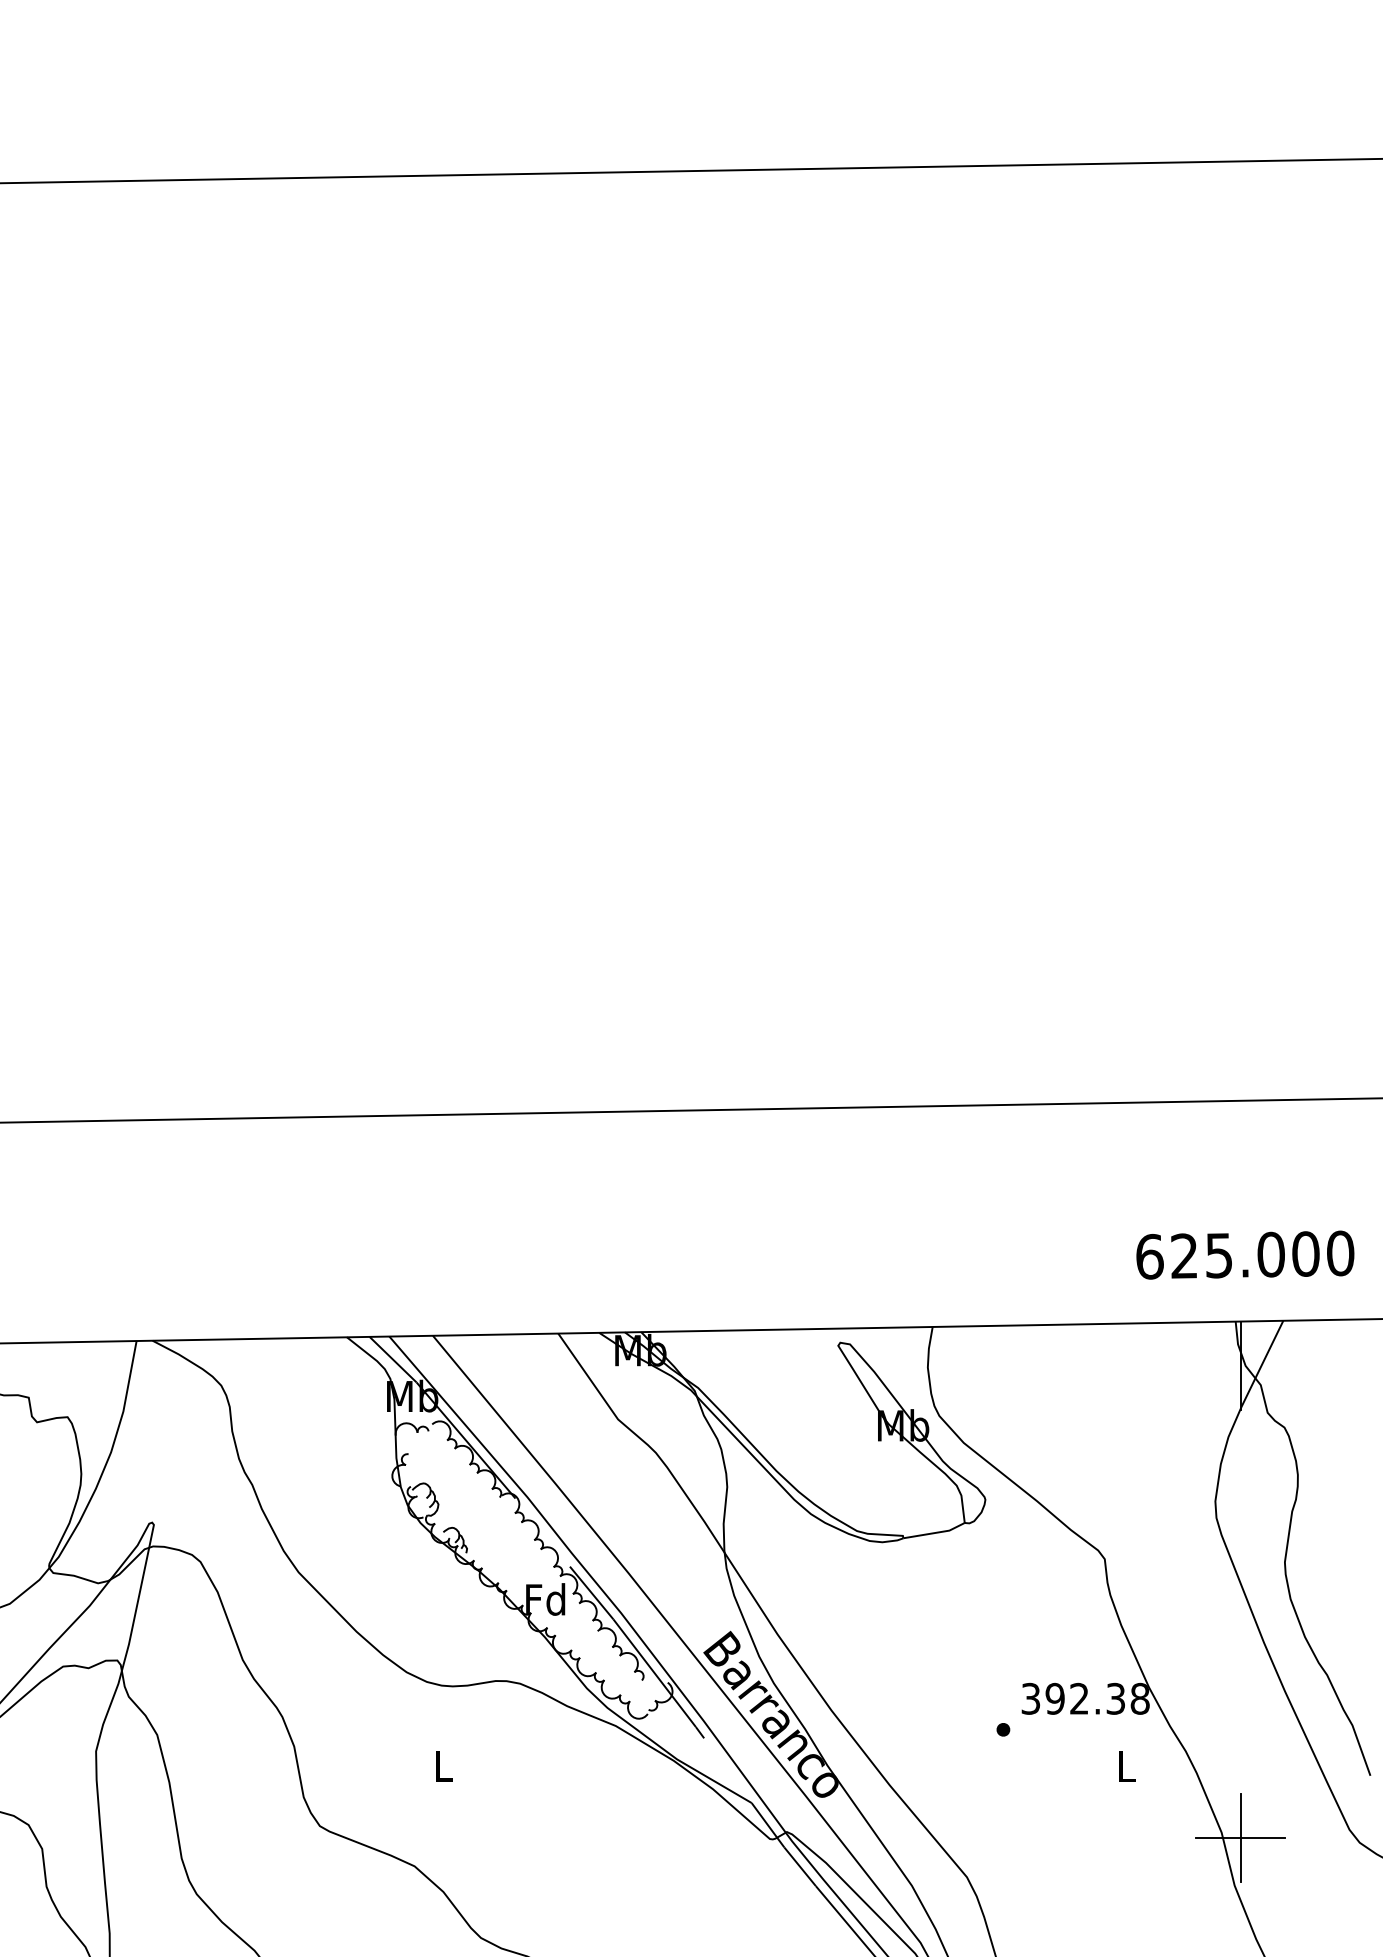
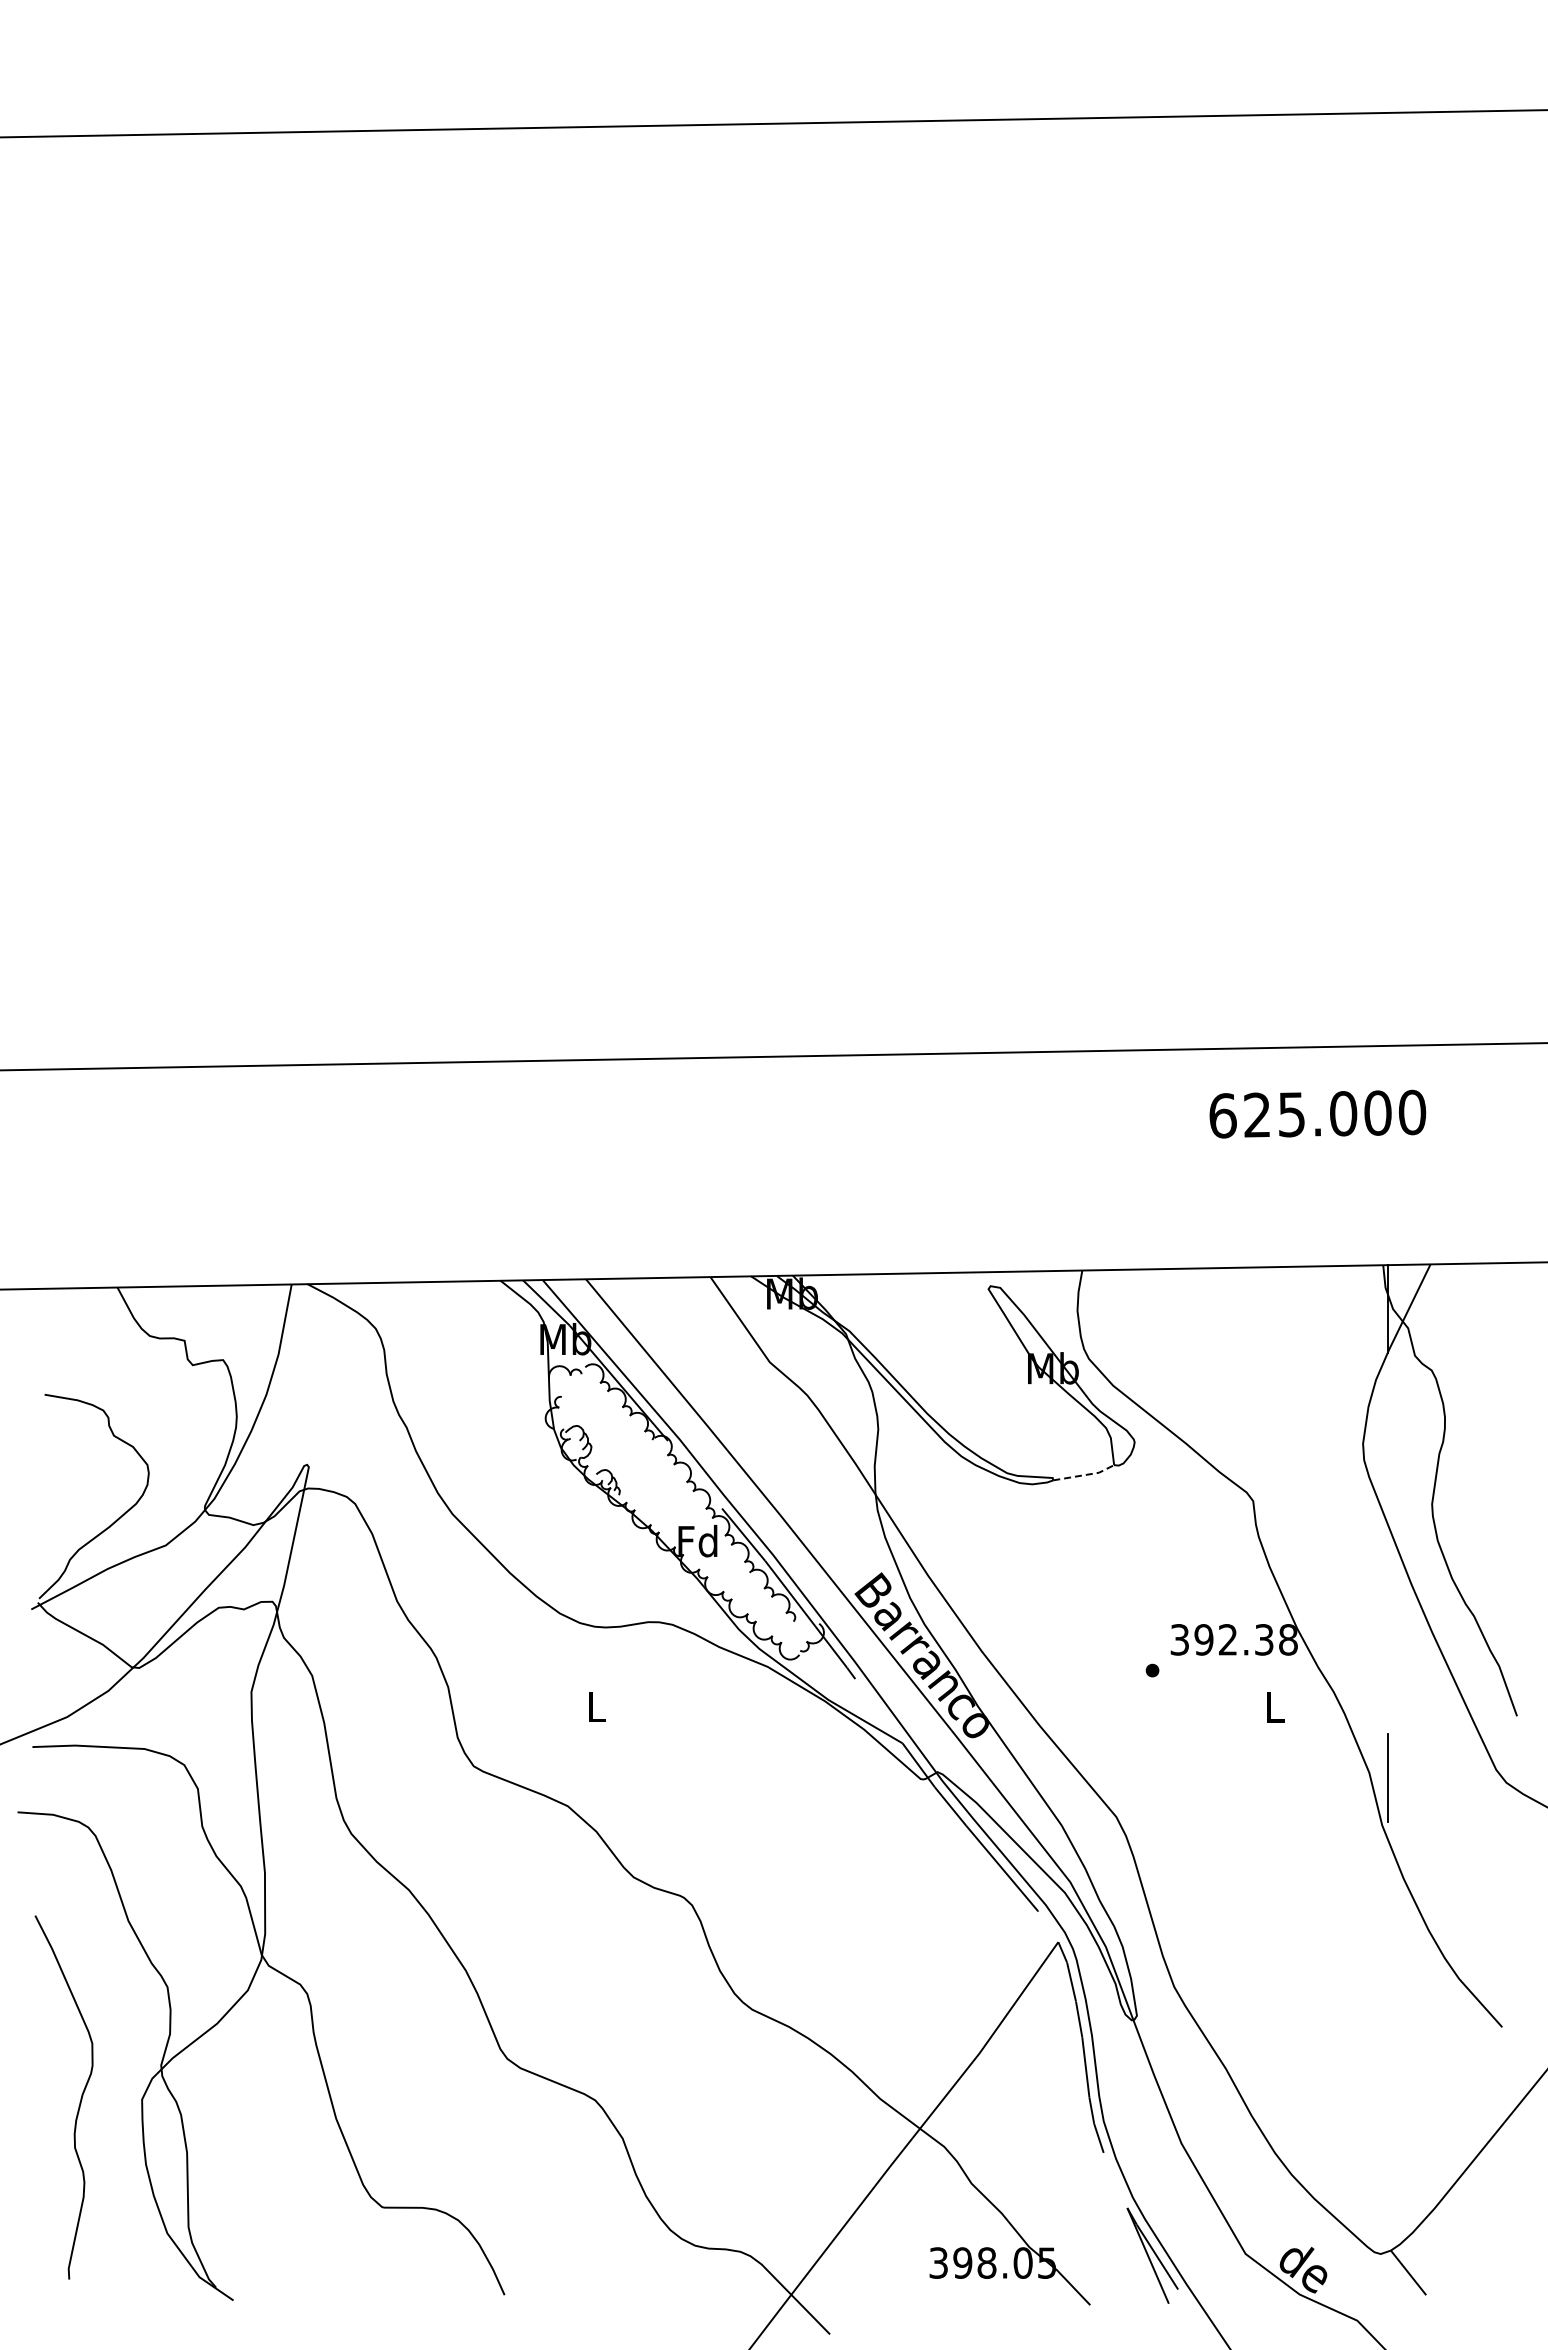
text: (1245, 1254) -> (1317, 1113), moved
line: (935, 1533) -> (1085, 1475), solid -> dashed
line: (1240, 1837) -> (1388, 1777), removed

